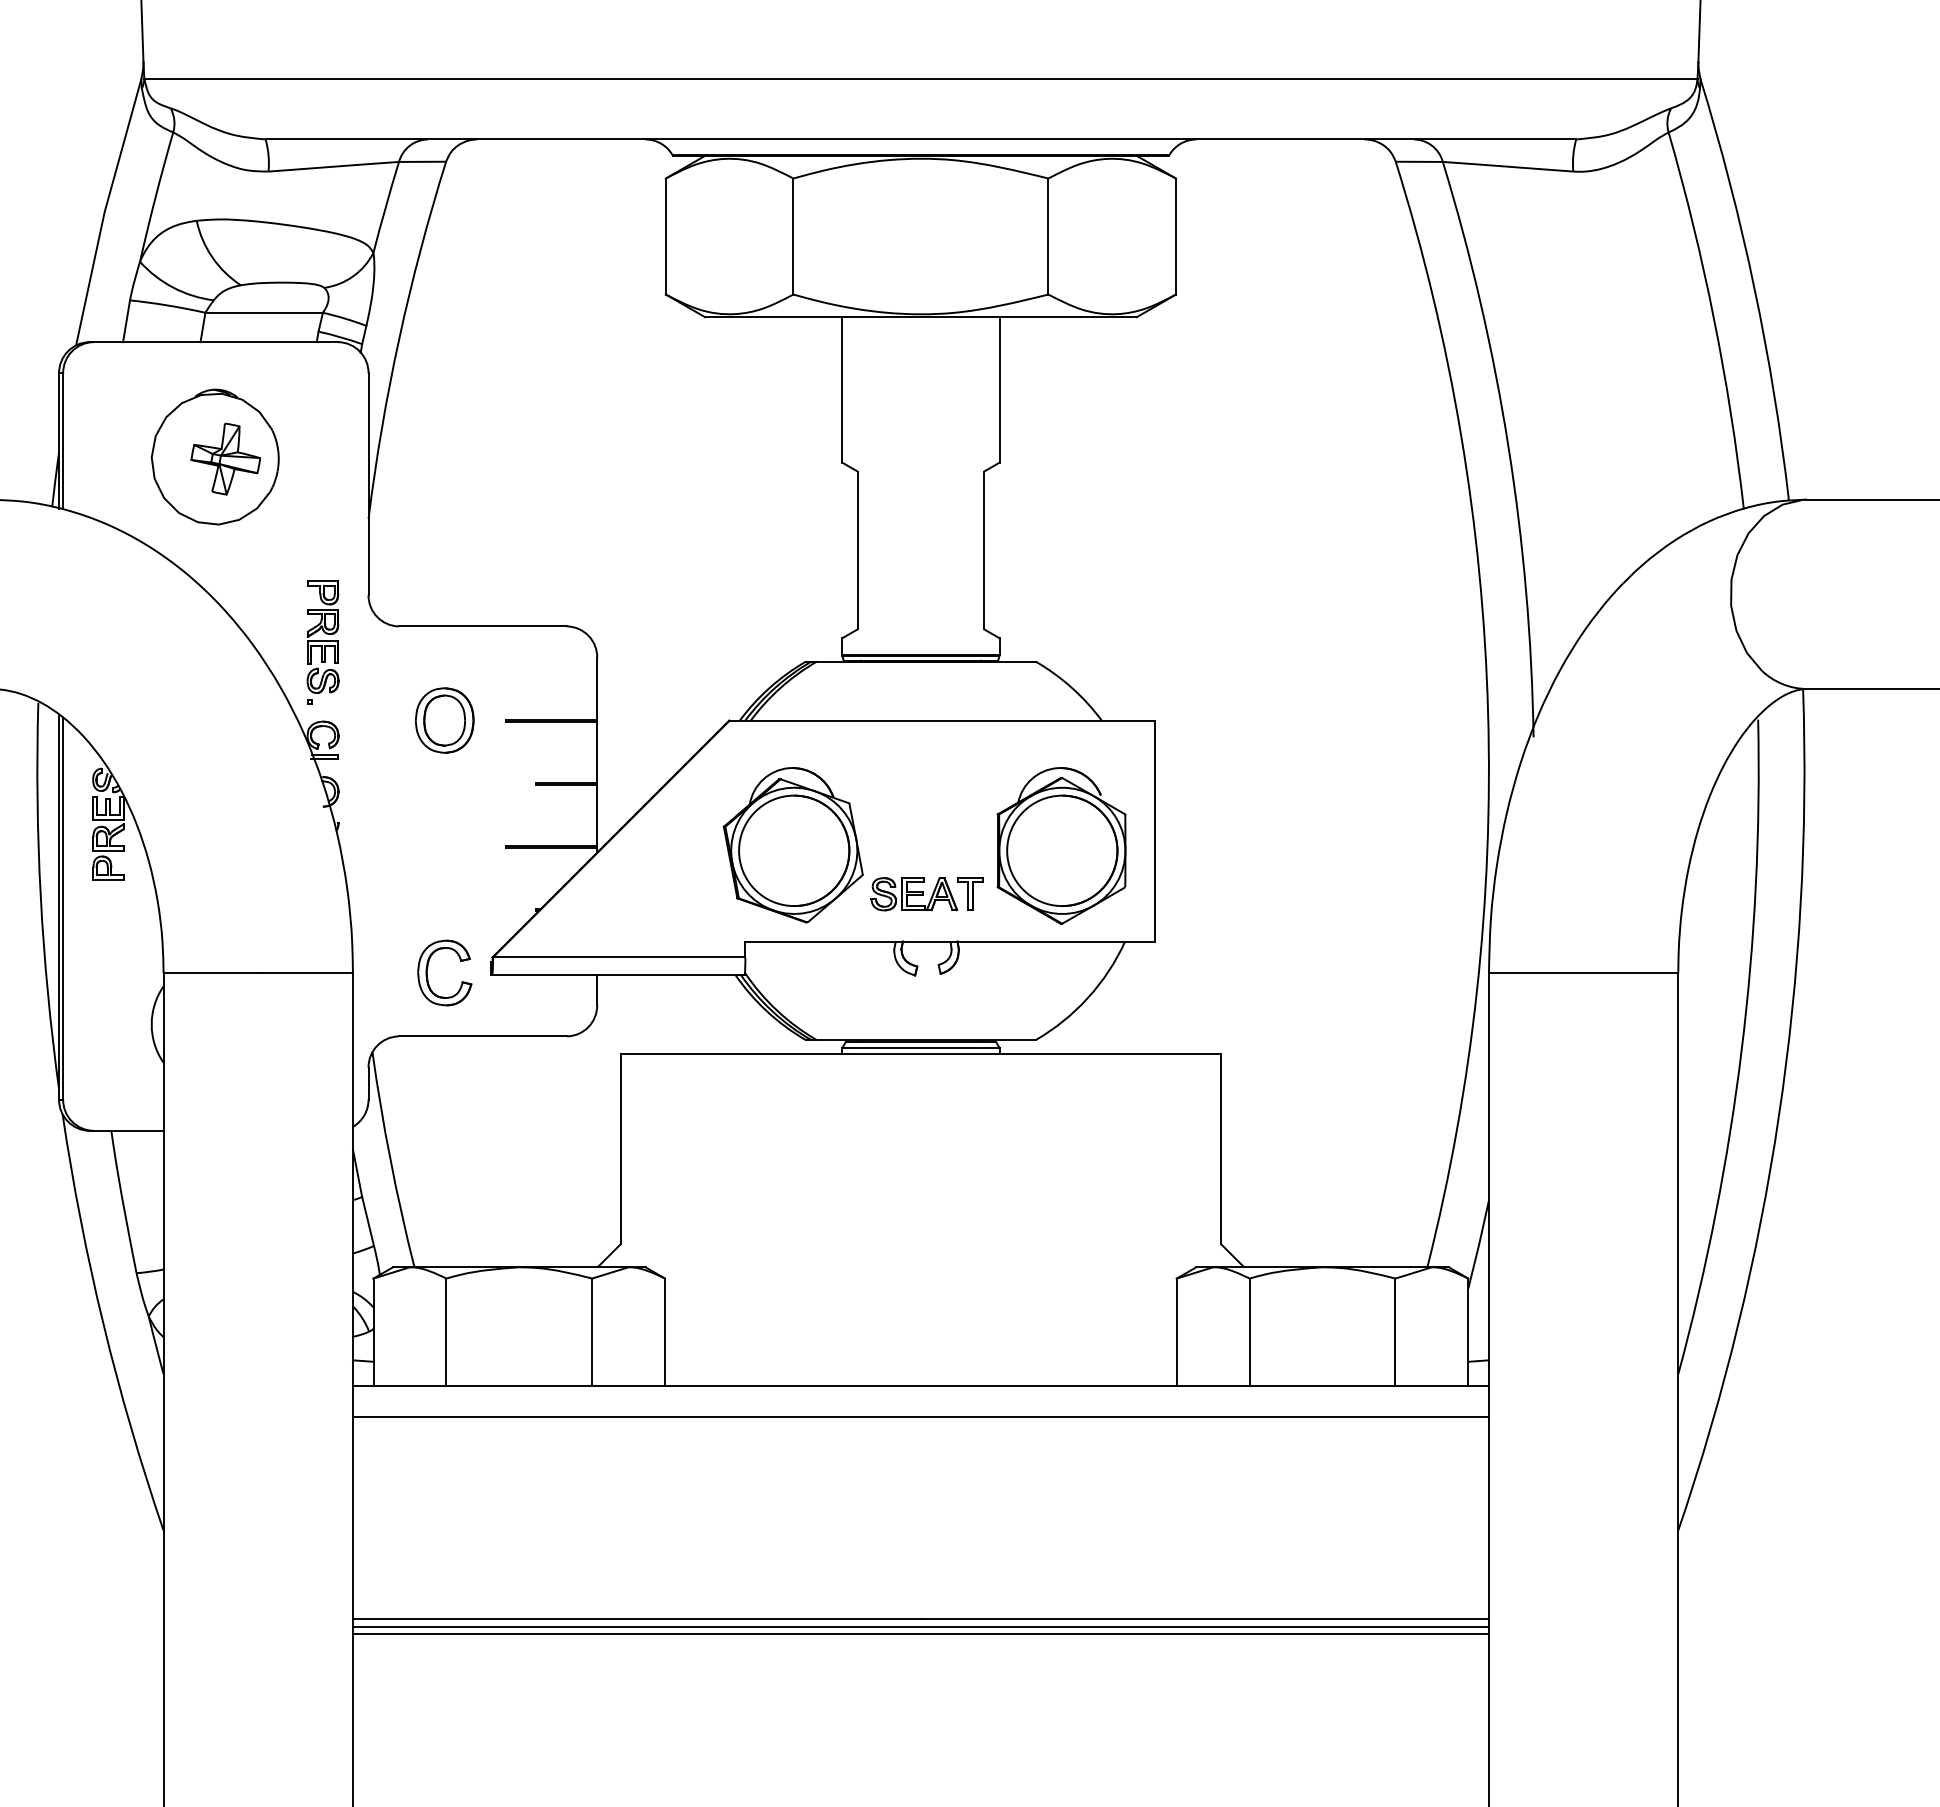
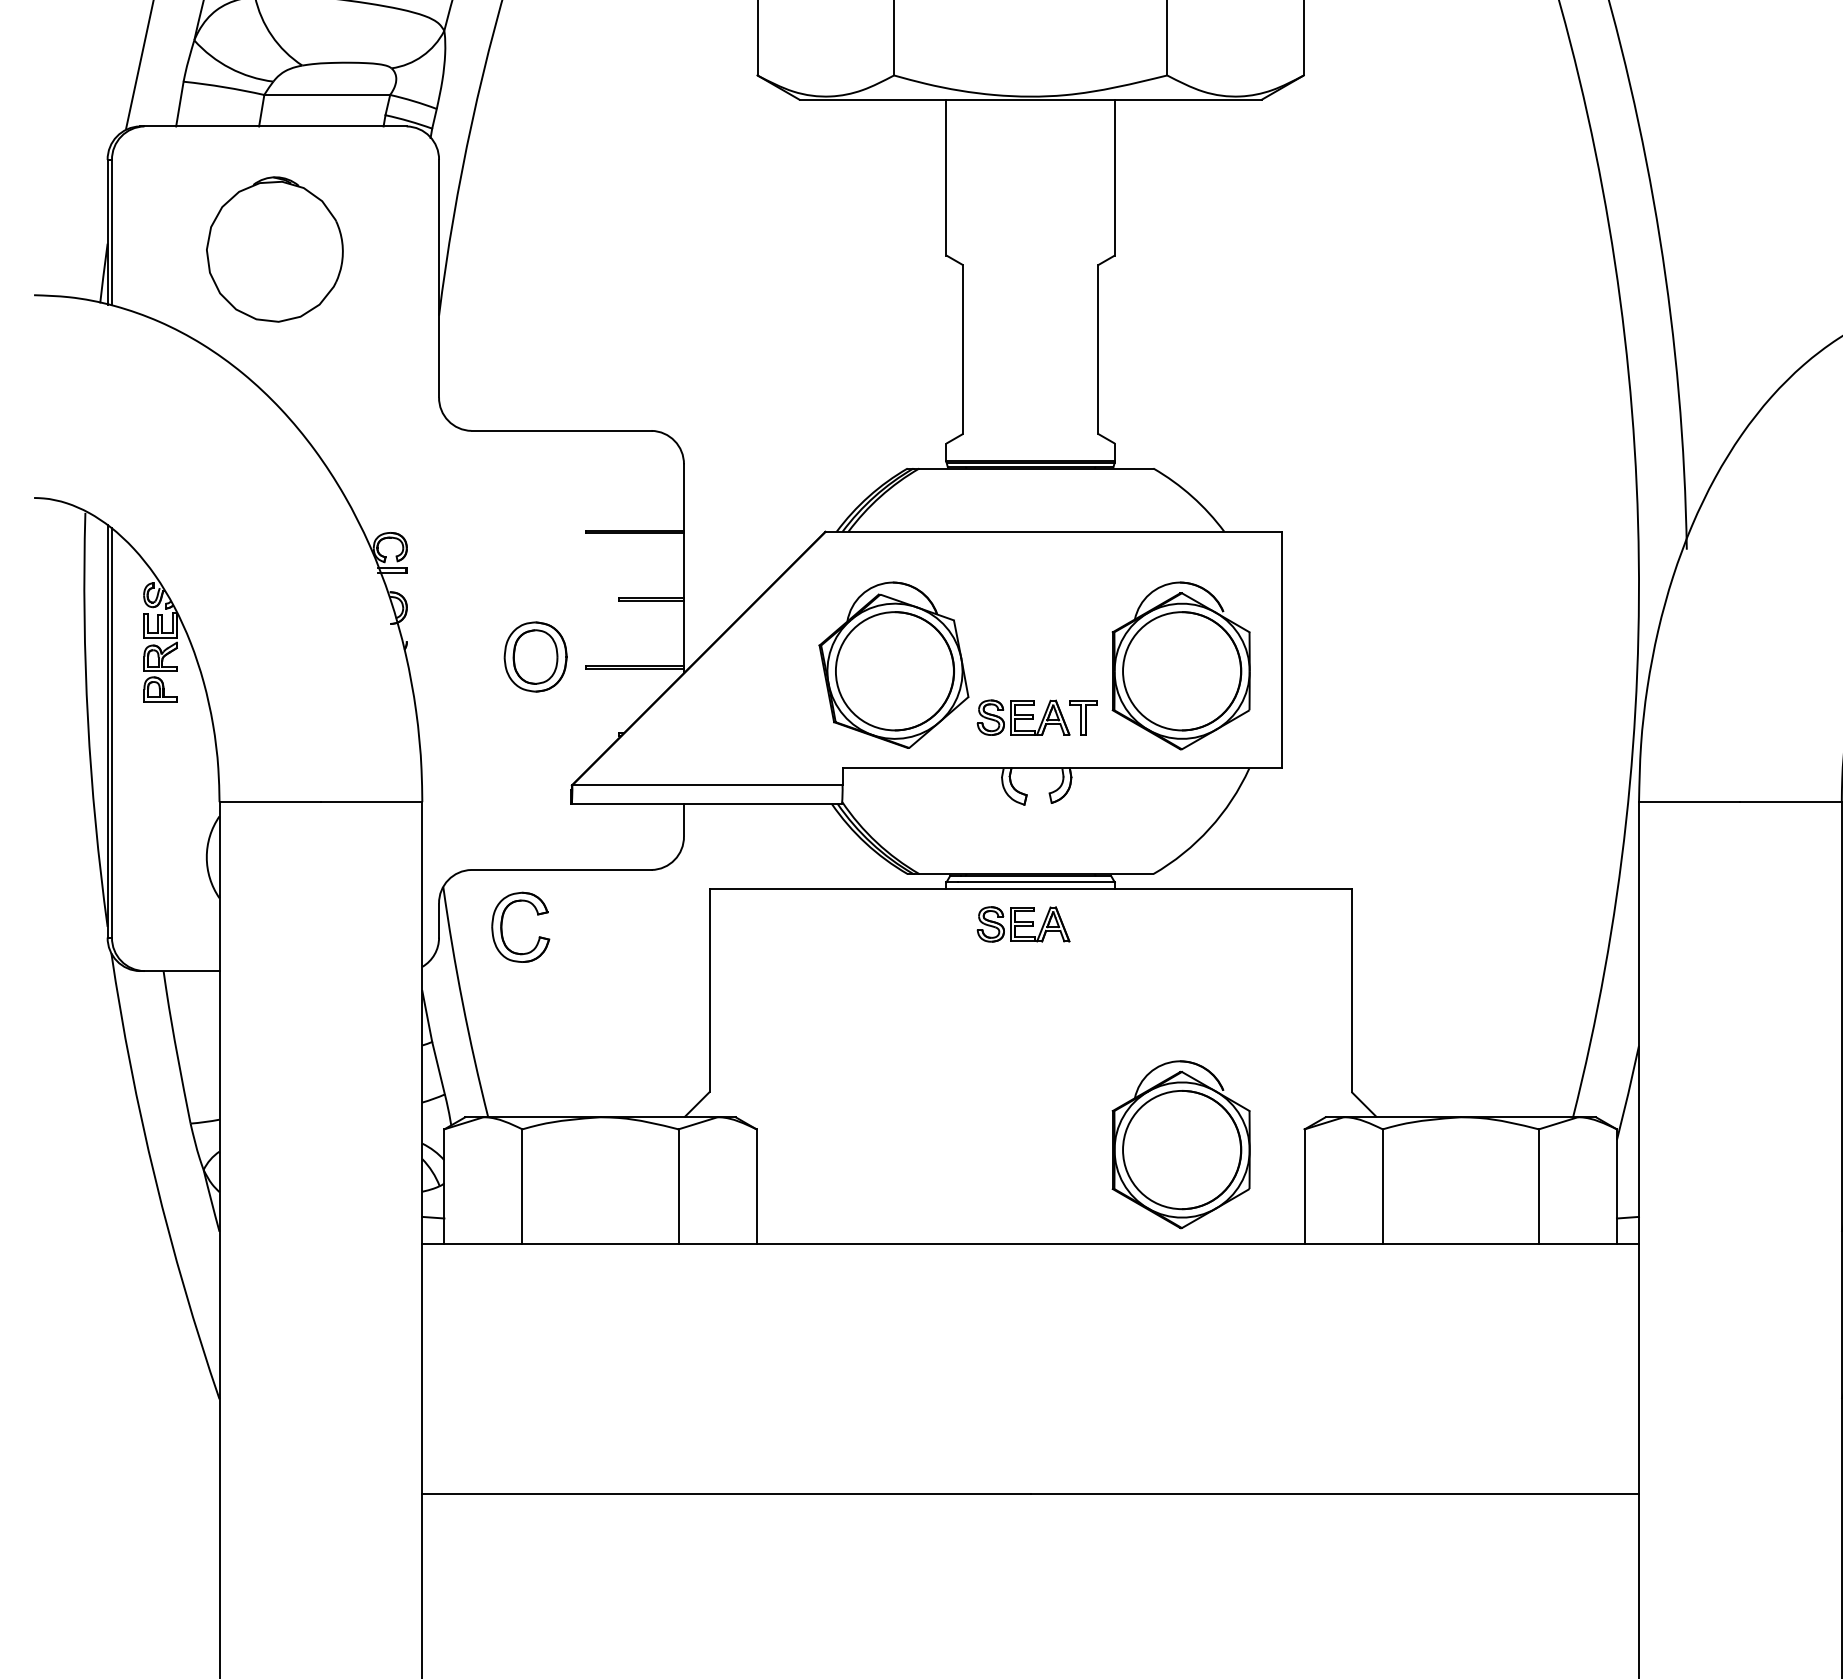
part: (225, 458) -> (285, 251), removed
part: (322, 642) -> (389, 448), removed
part: (444, 720) -> (535, 656), moved
part: (428, 967) -> (503, 921), moved
part: (914, 1087) -> (1023, 924), added
part: (1061, 1292) -> (1181, 1144), added
line: (920, 1417) -> (1030, 1278), removed
line: (920, 1626) -> (1030, 1501), removed
line: (920, 1634) -> (1030, 1510), removed

